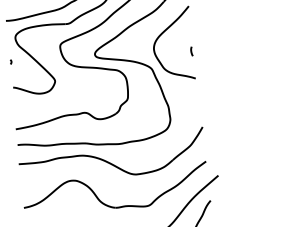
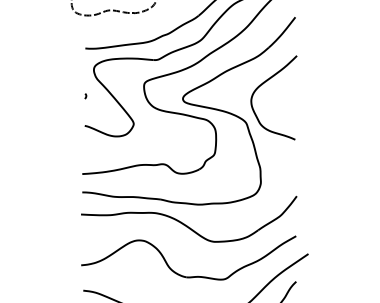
curve: (190, 50) -> (293, 107), removed

